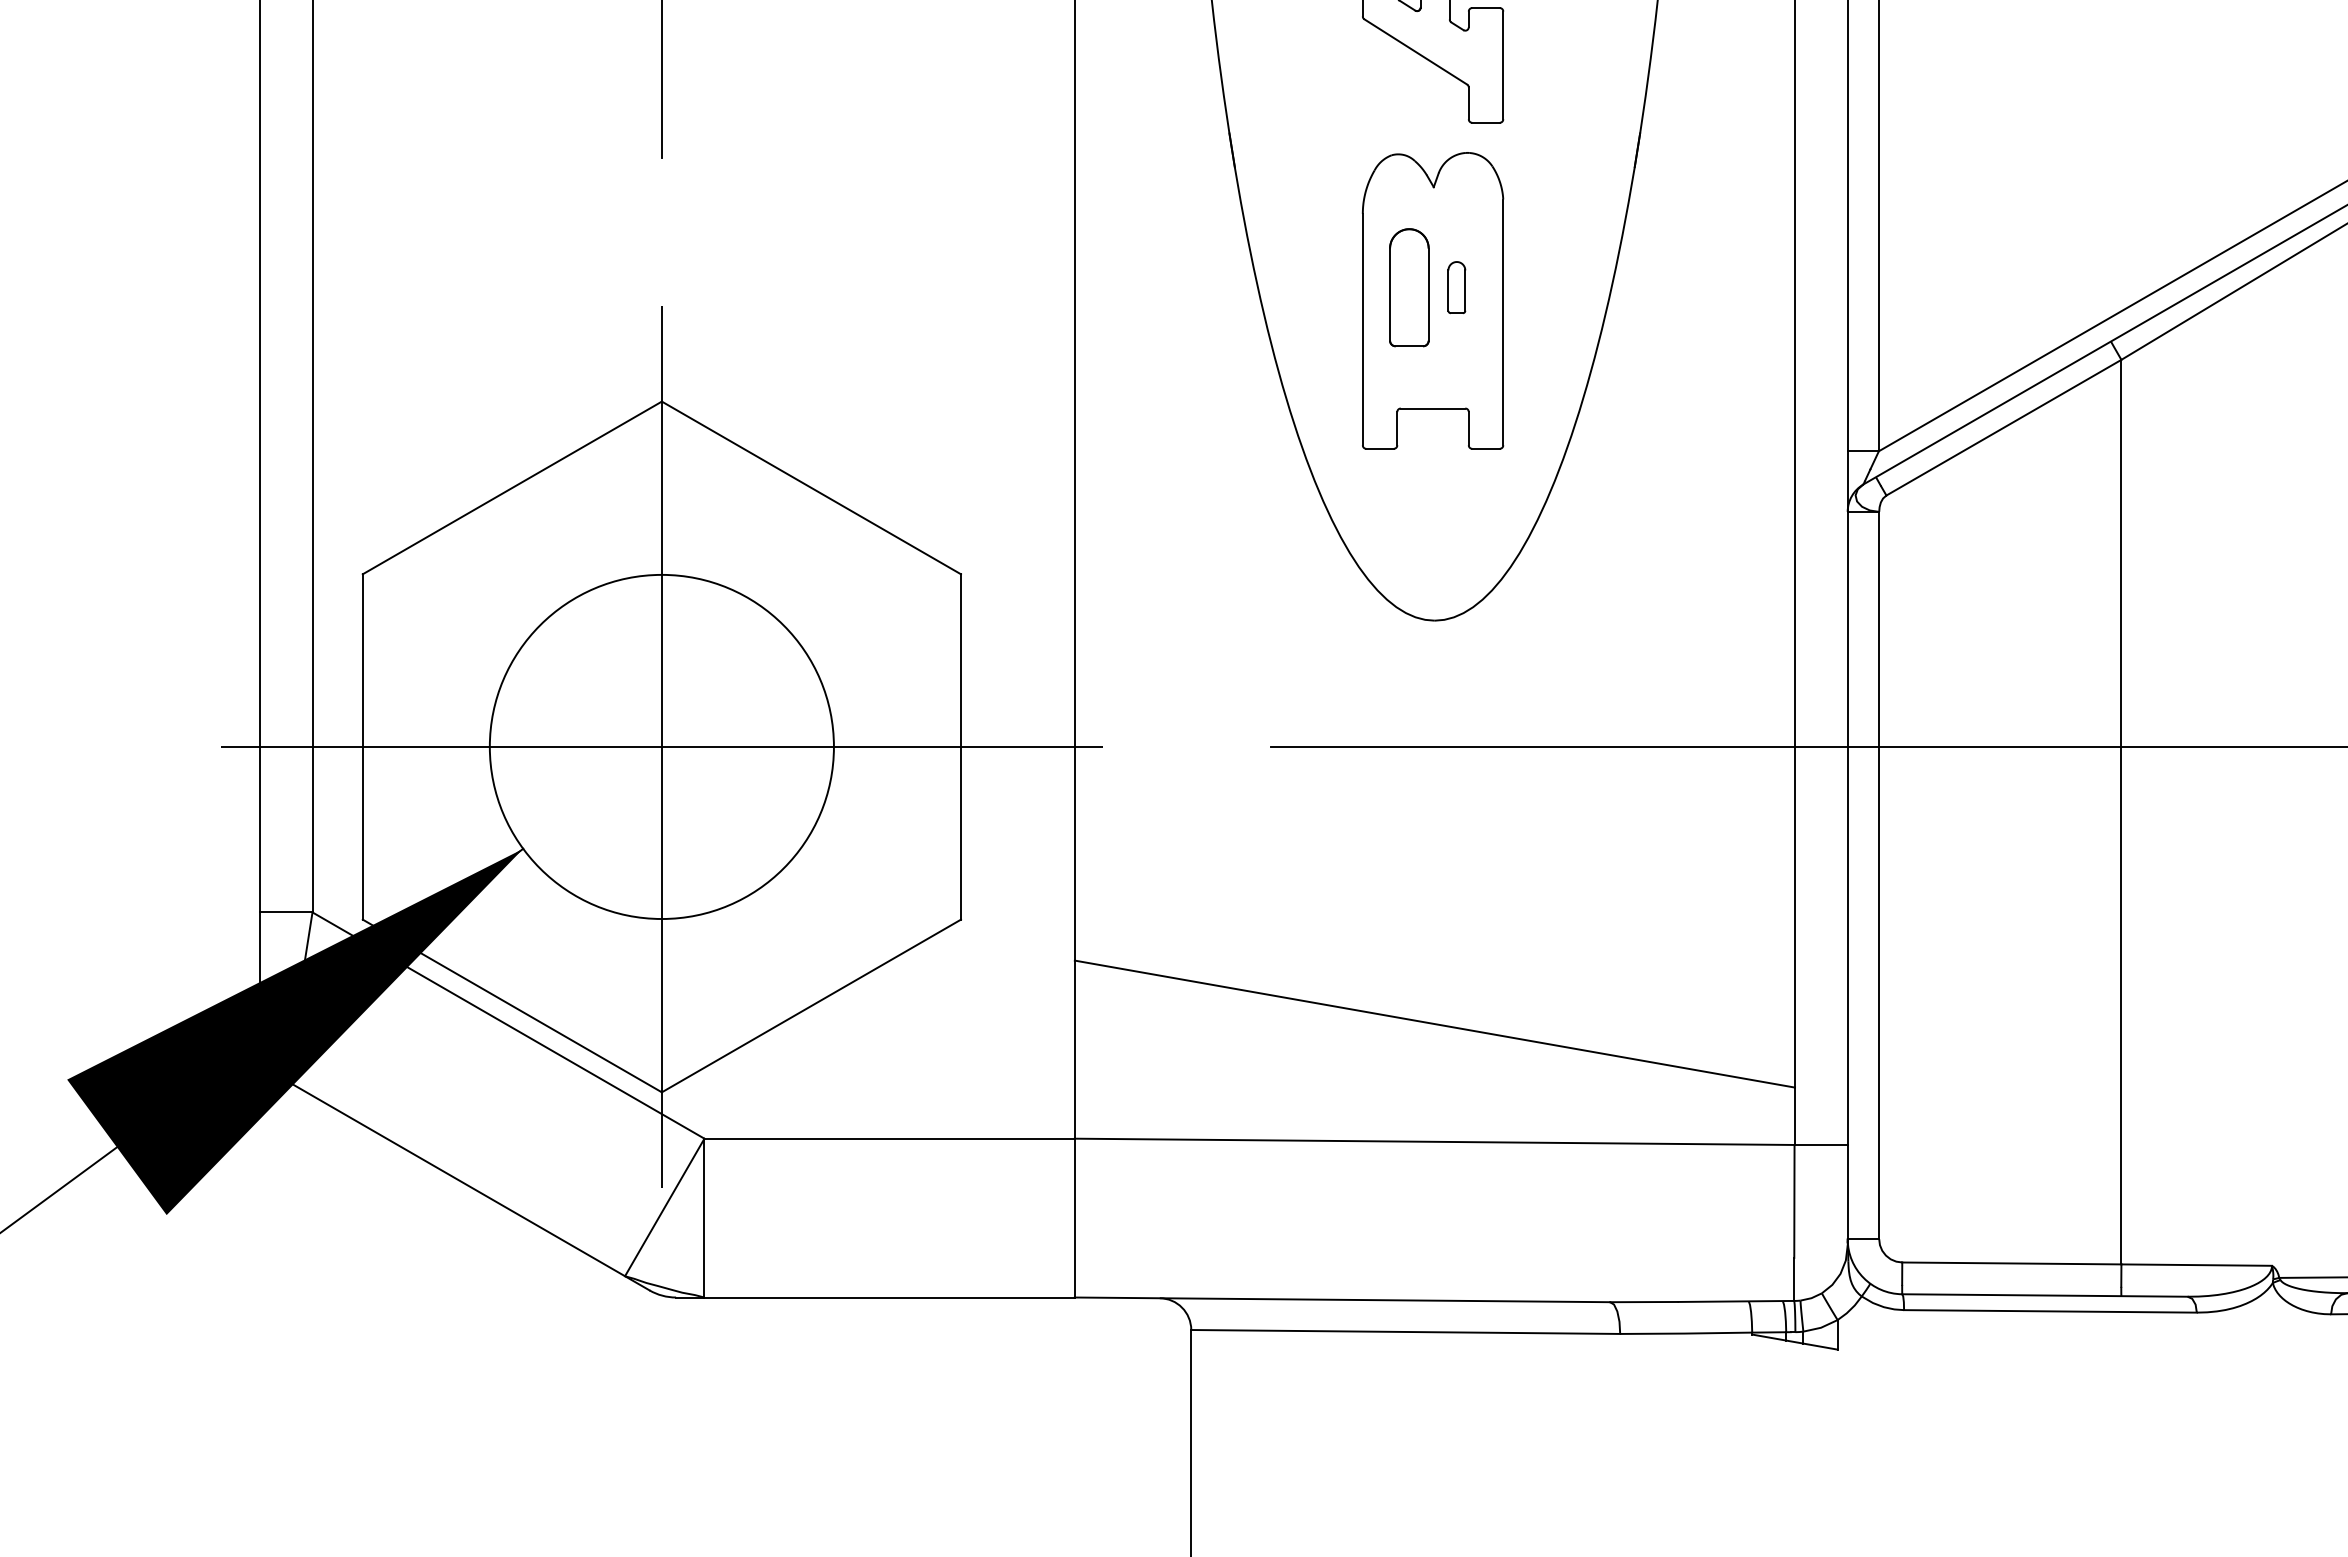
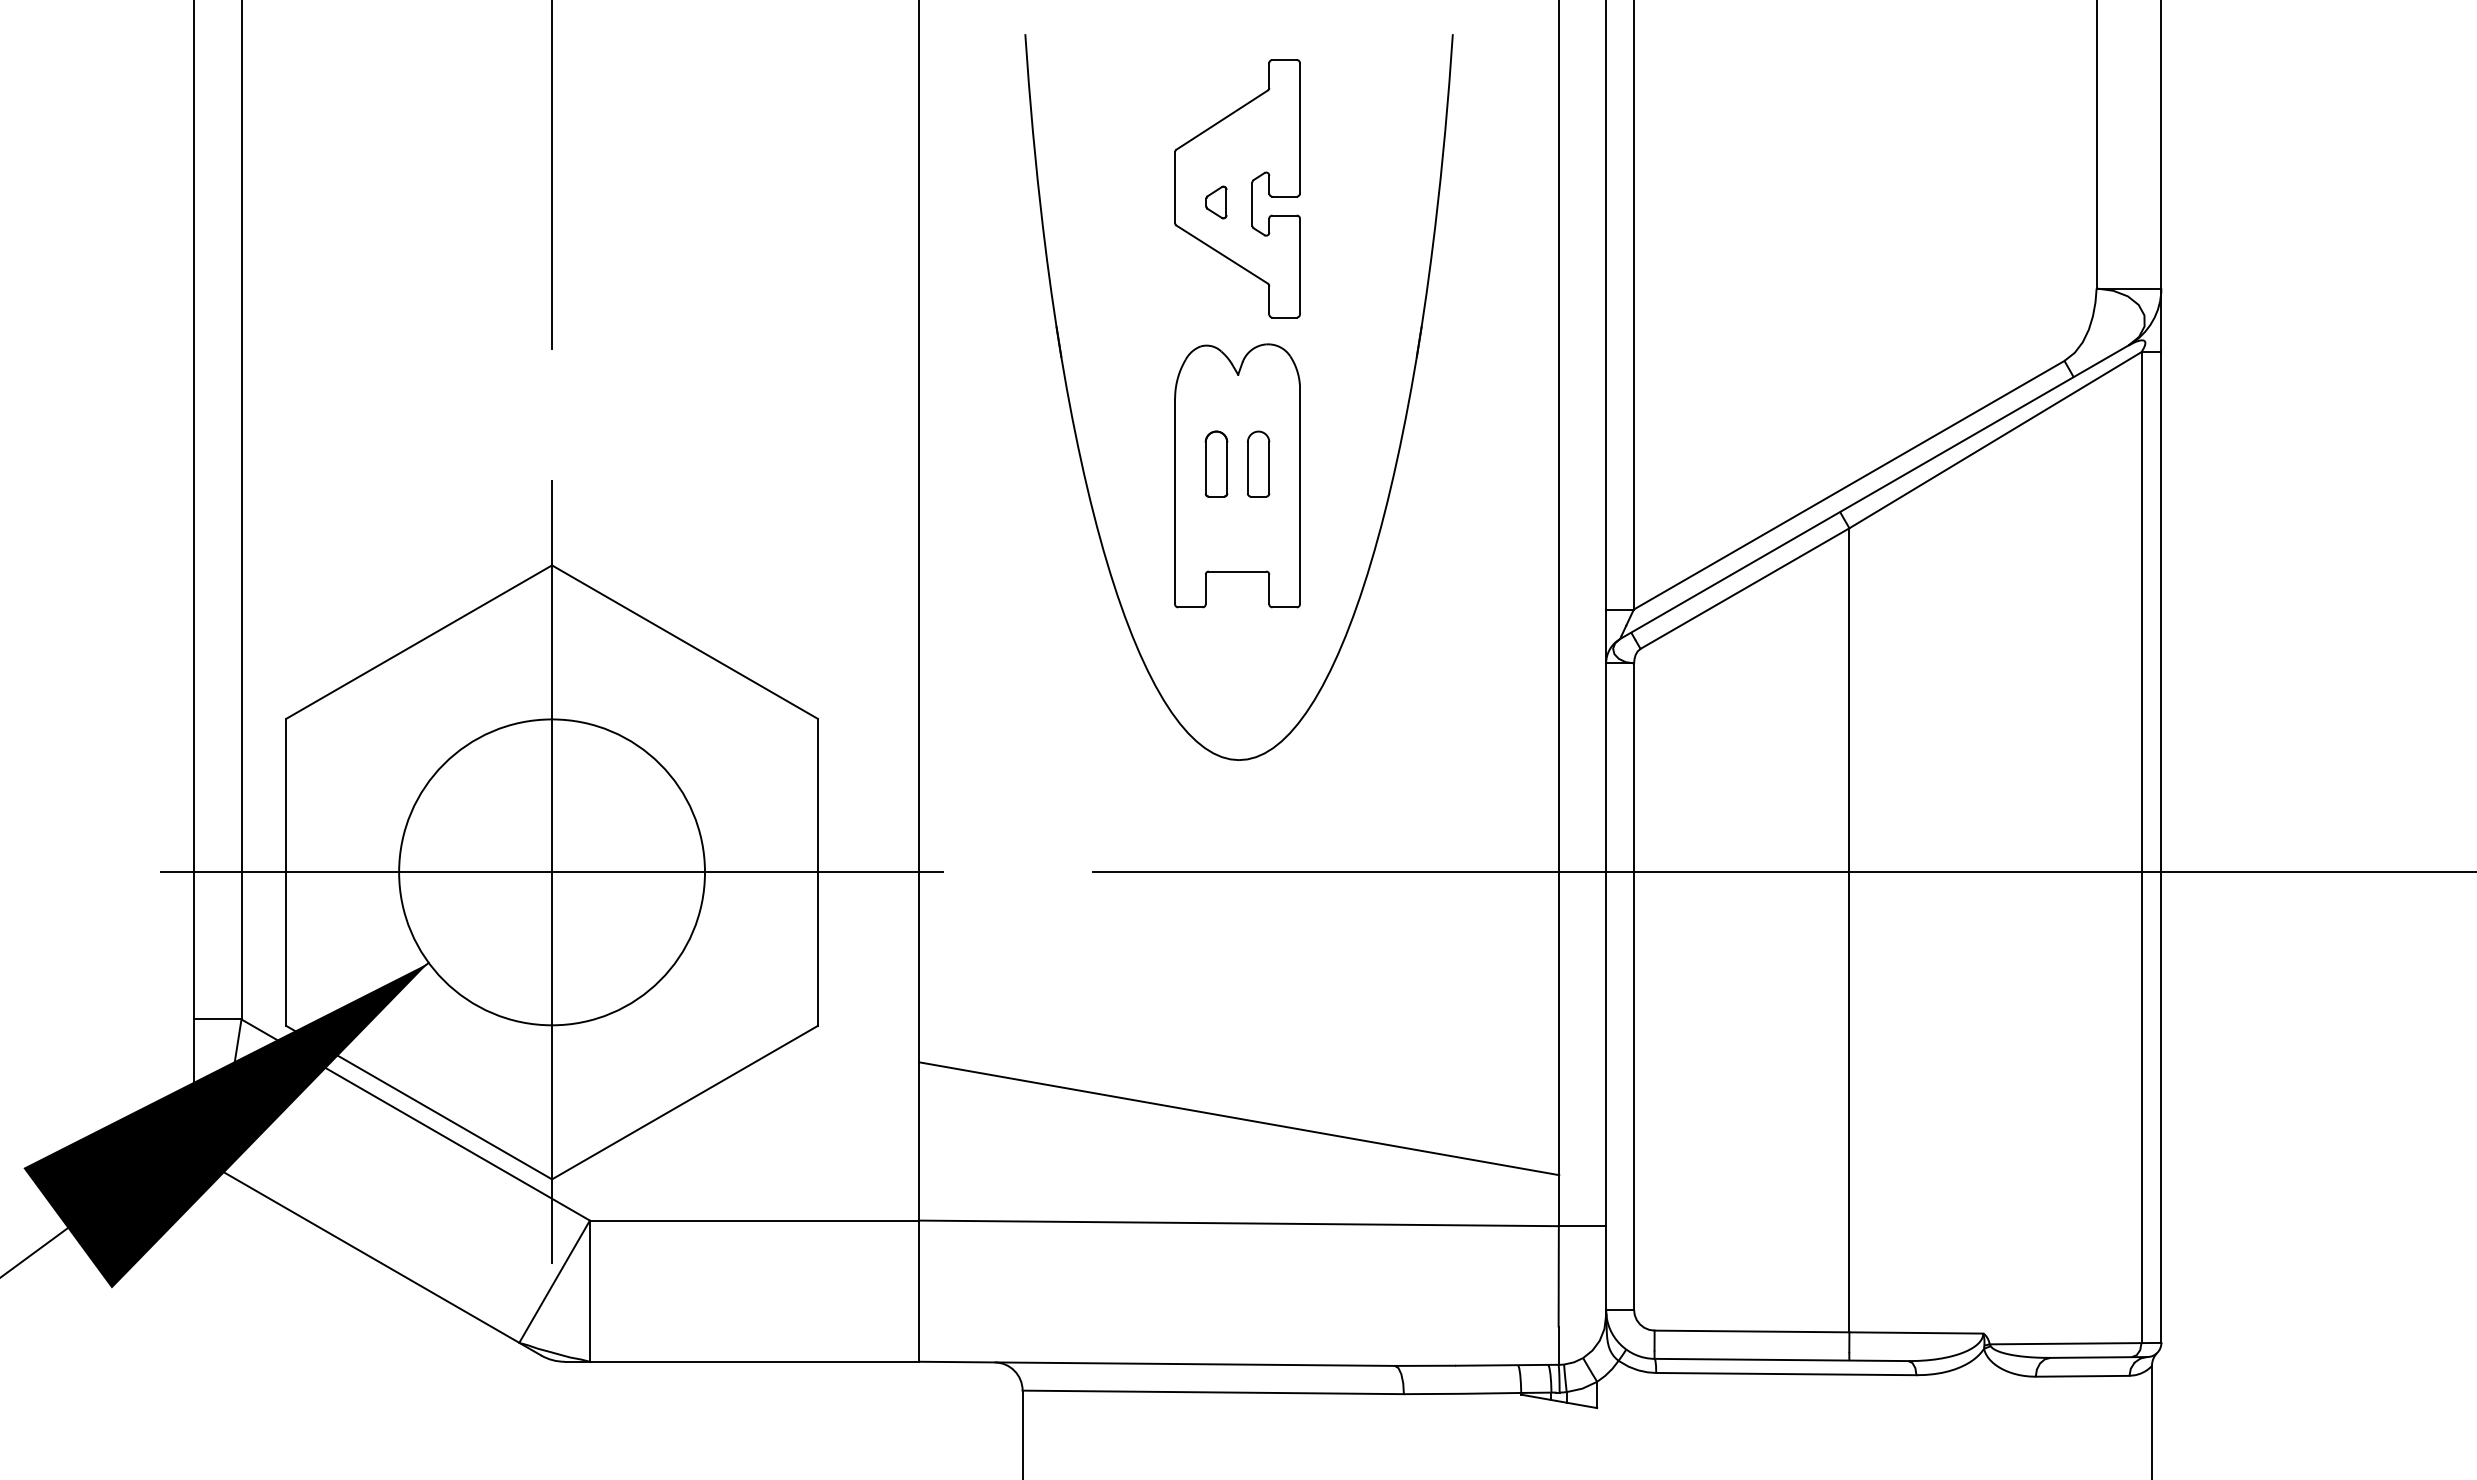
part: (1409, 286) -> (1216, 463), size x0.62
part: (1456, 286) -> (1258, 463), size x1.43

